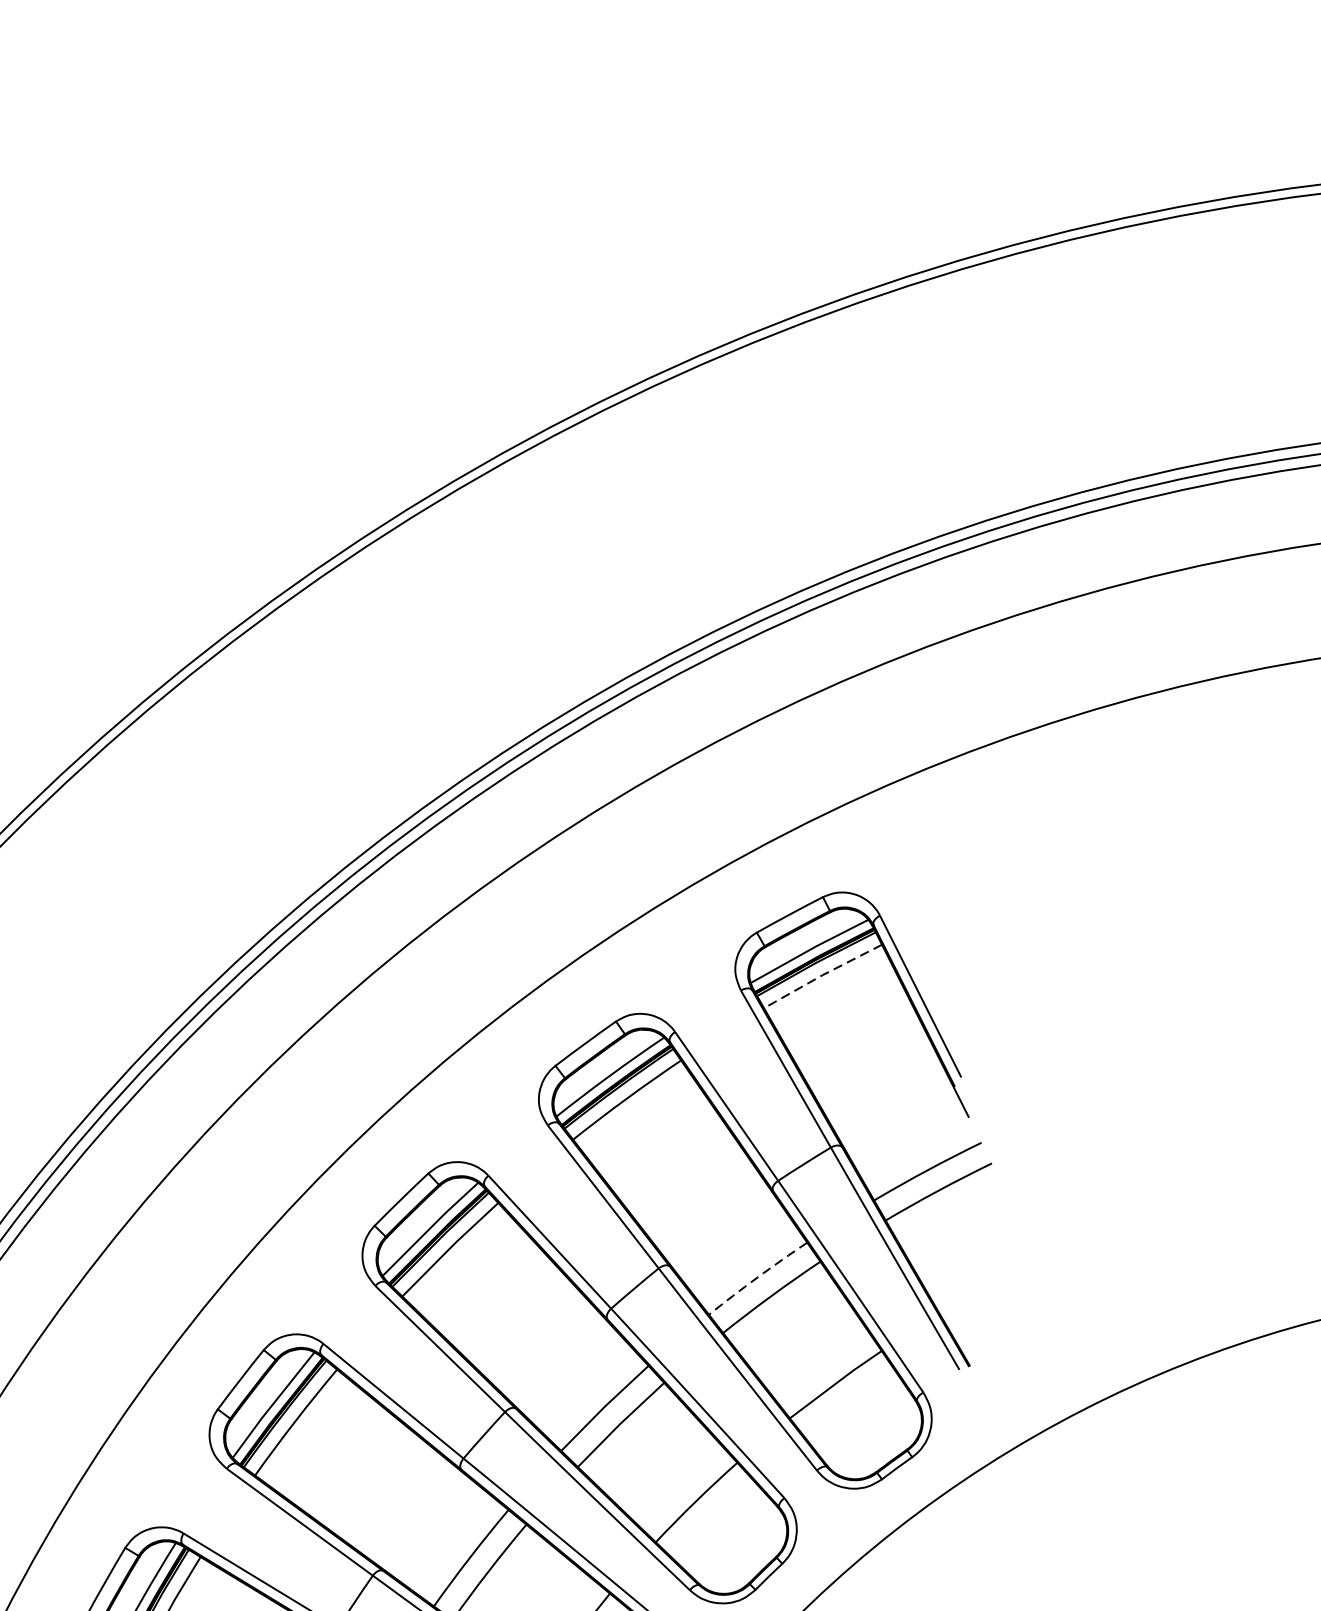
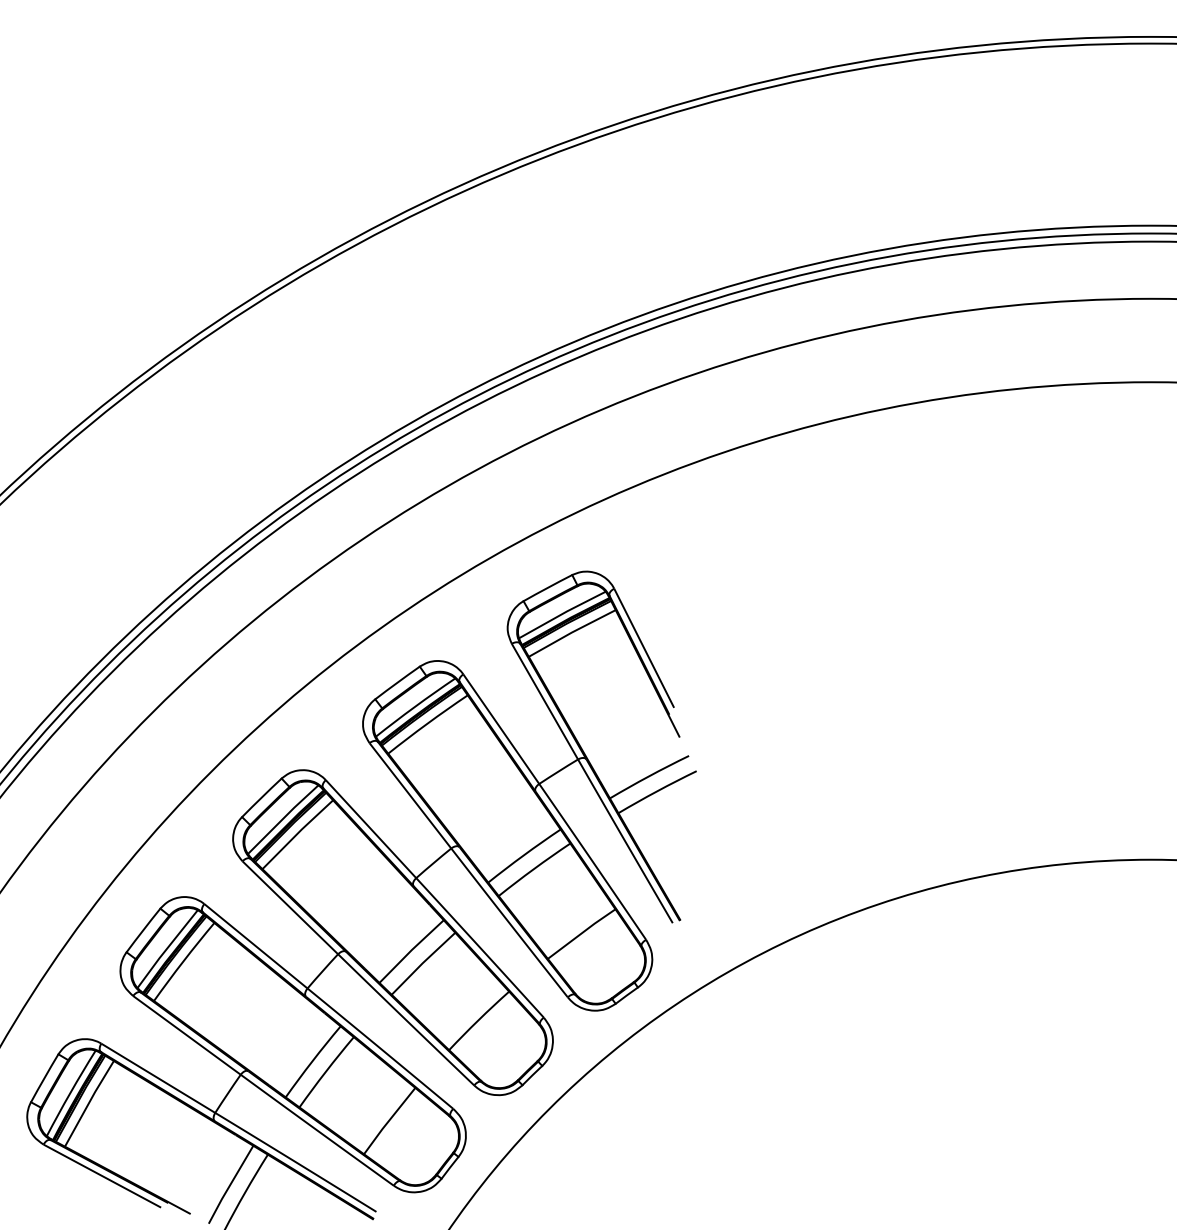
line: (821, 975) -> (571, 632), dashed -> solid
arc: (756, 1277) -> (523, 855), dashed -> solid

